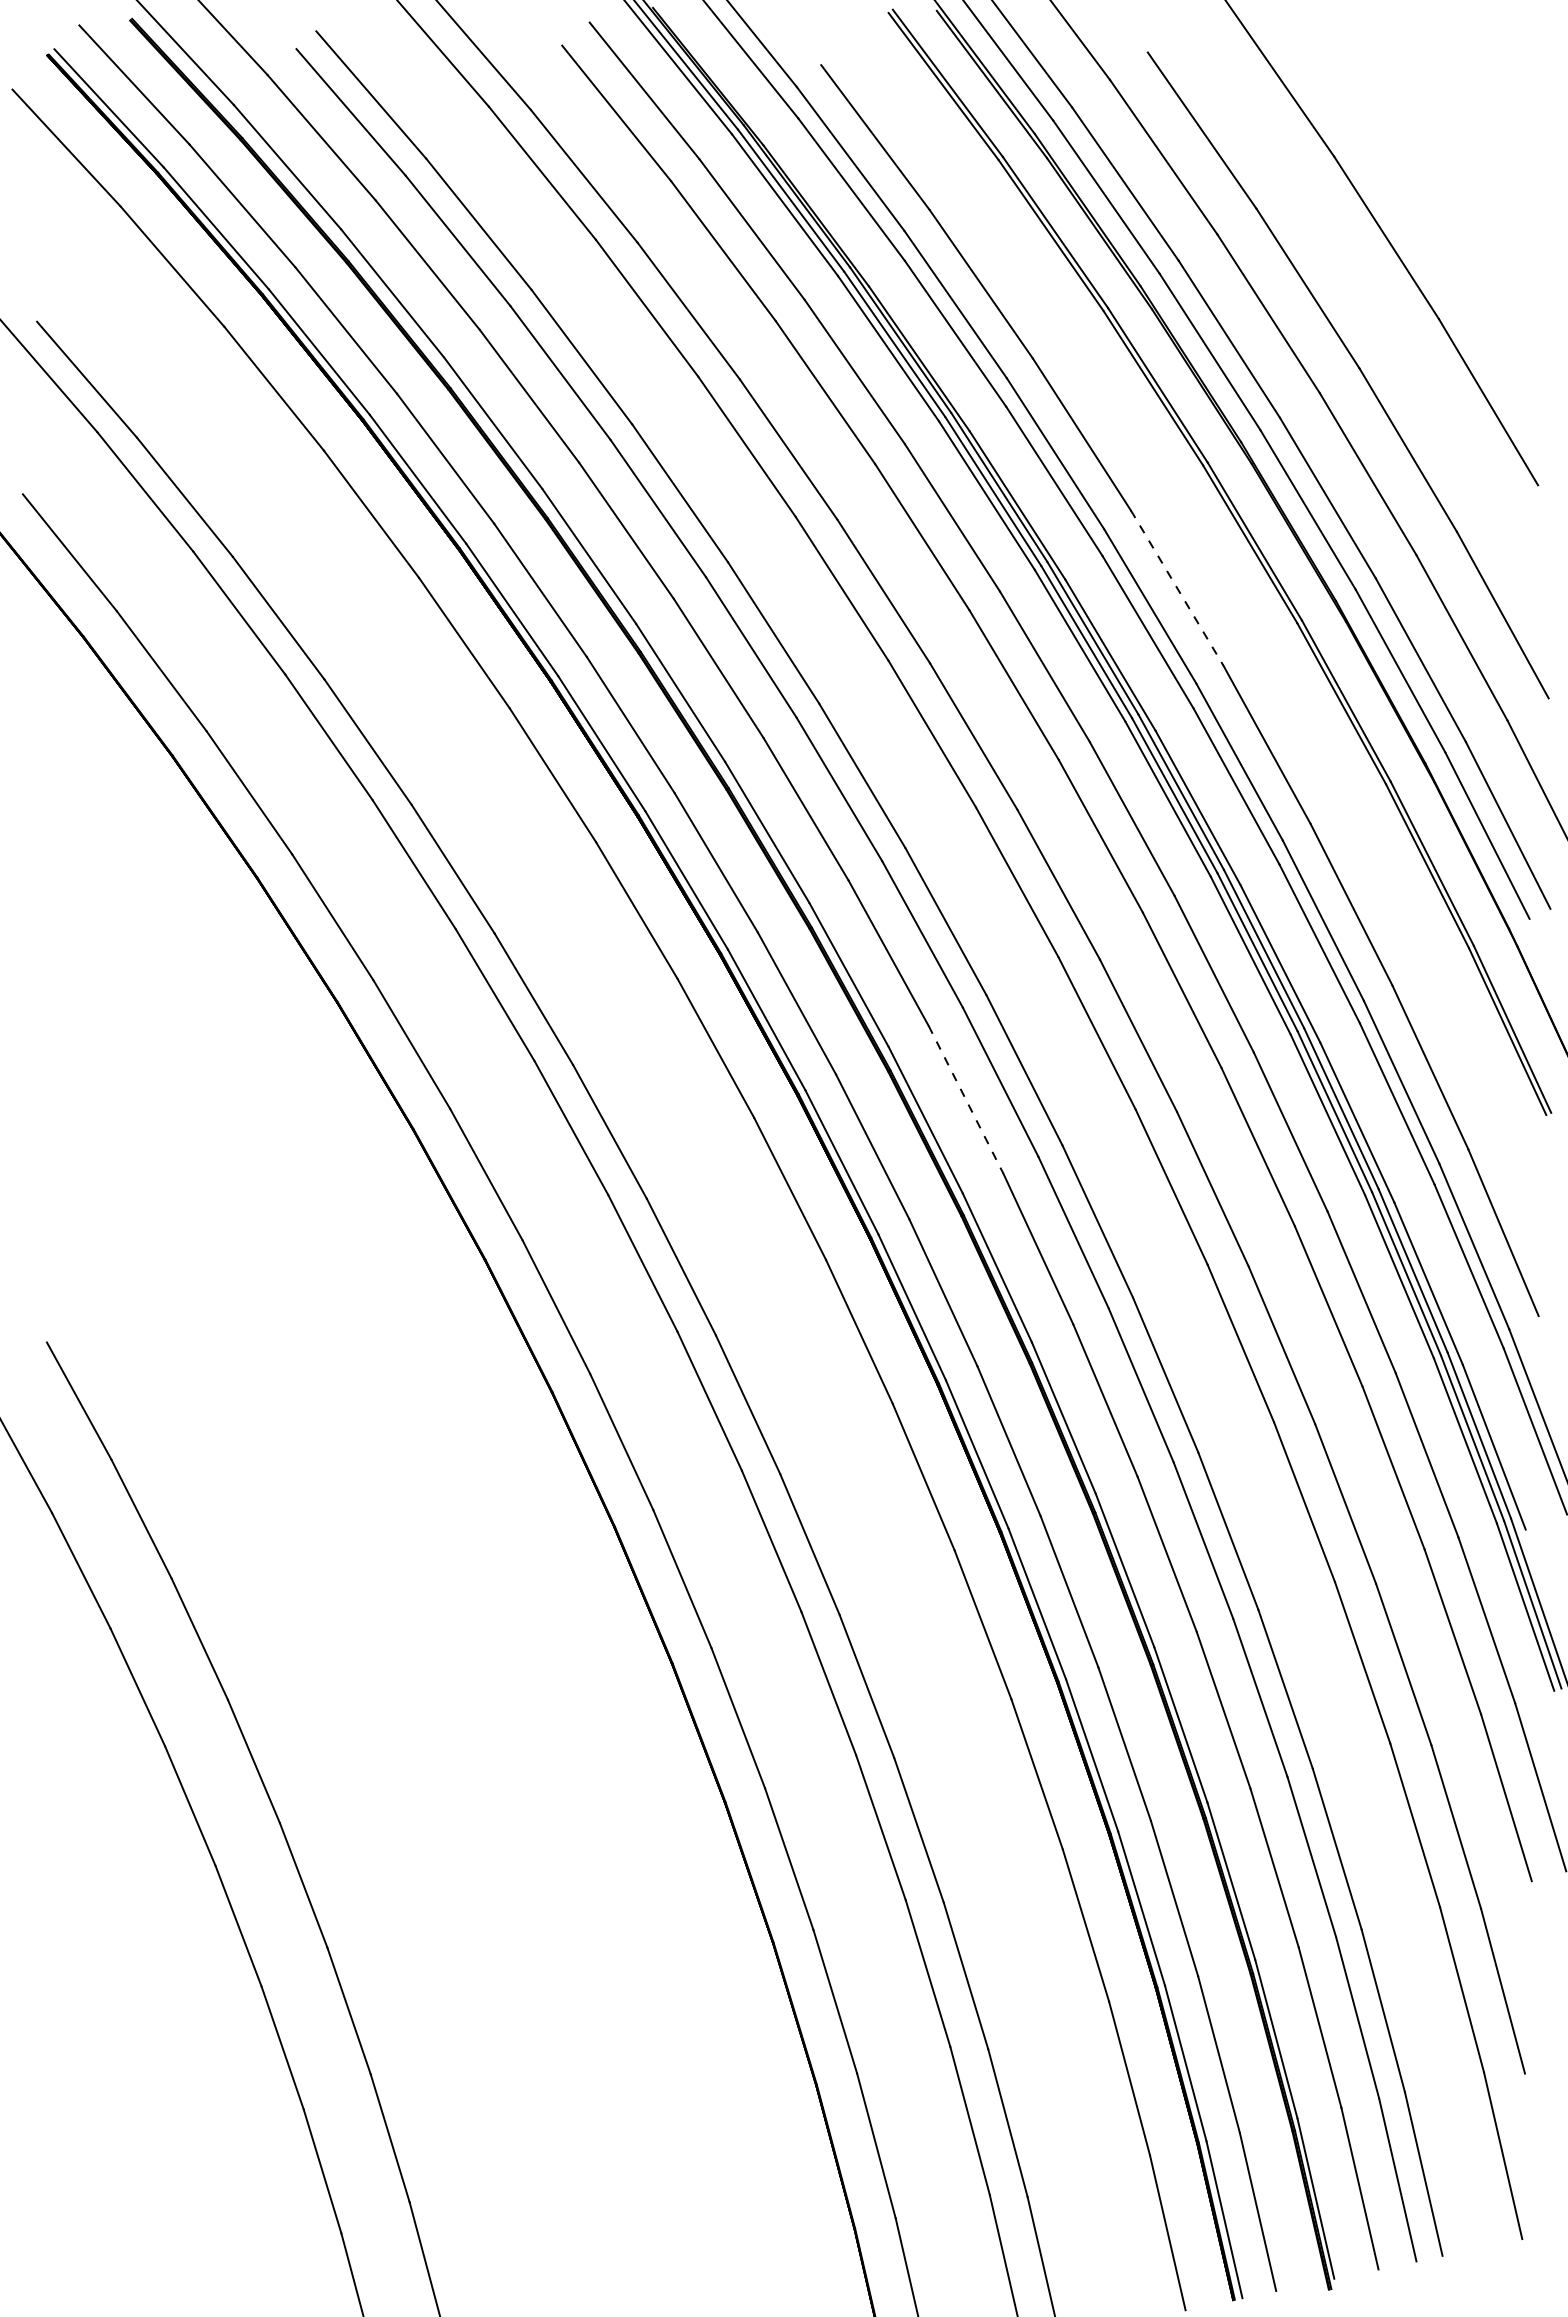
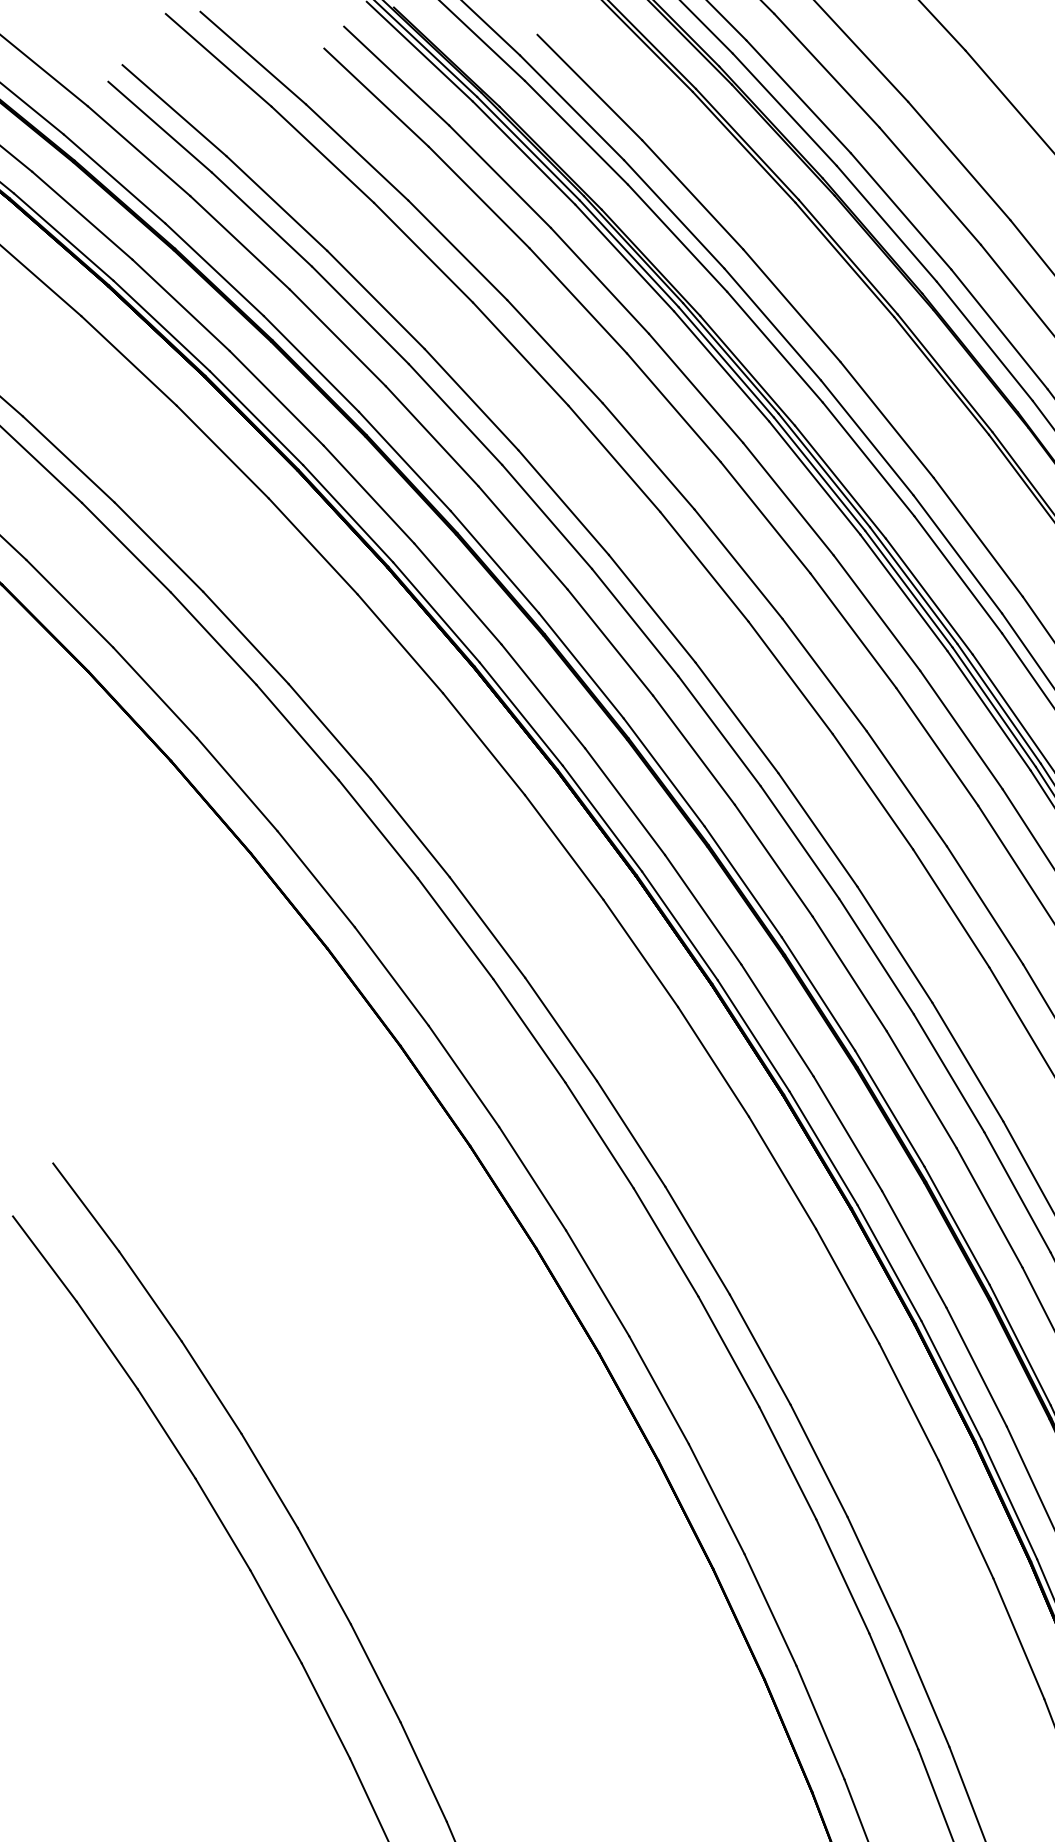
line: (1177, 588) -> (887, 420), dashed -> solid
line: (966, 1099) -> (774, 860), dashed -> solid

